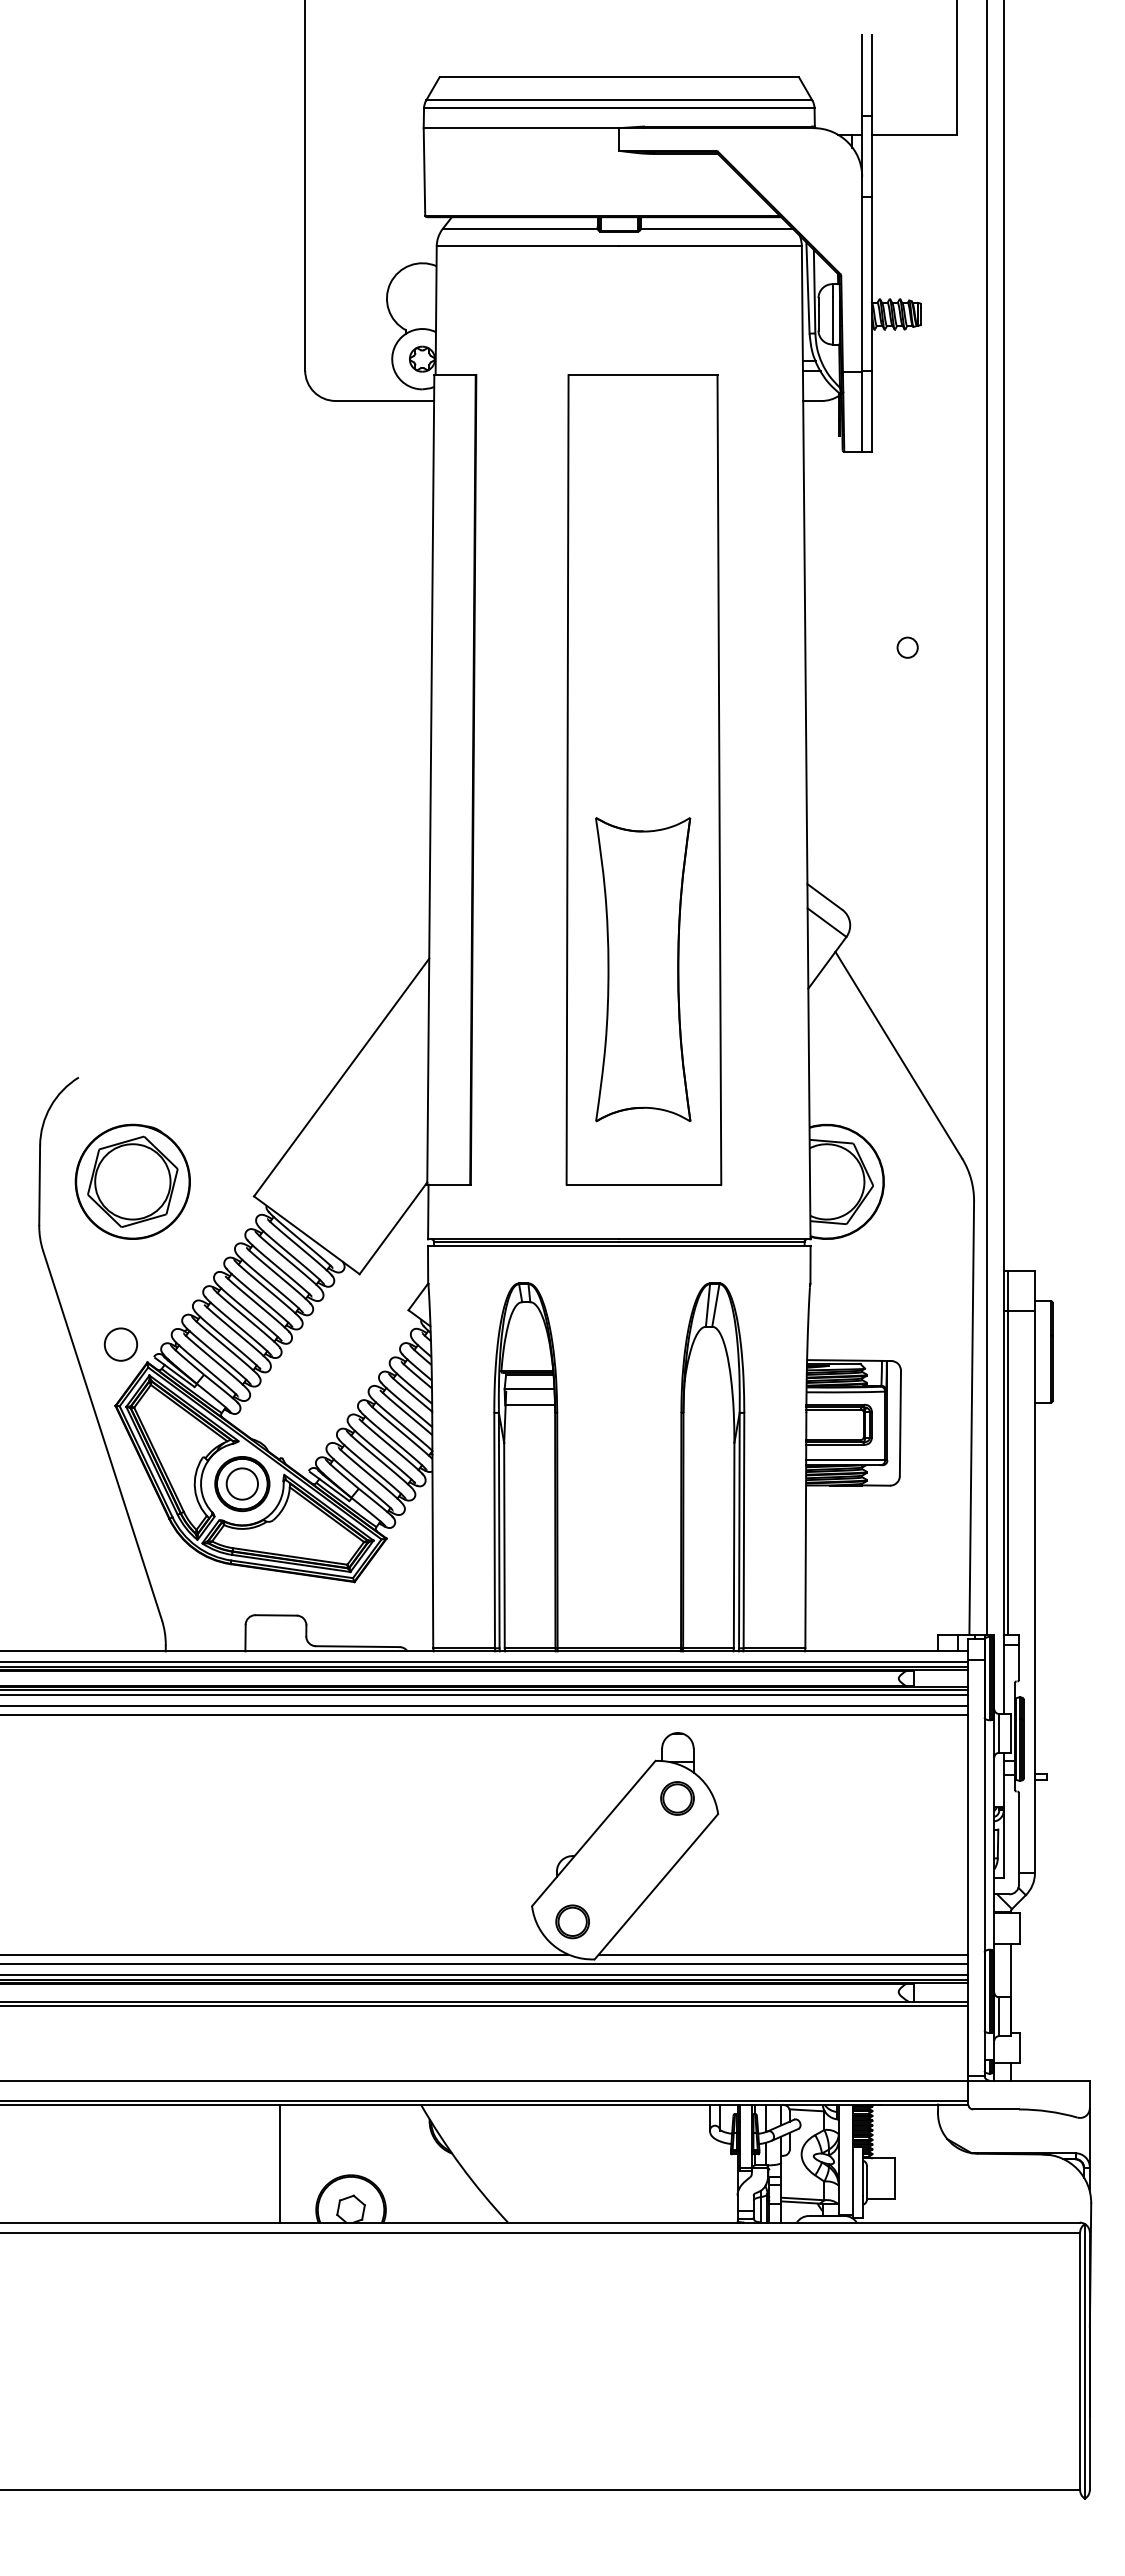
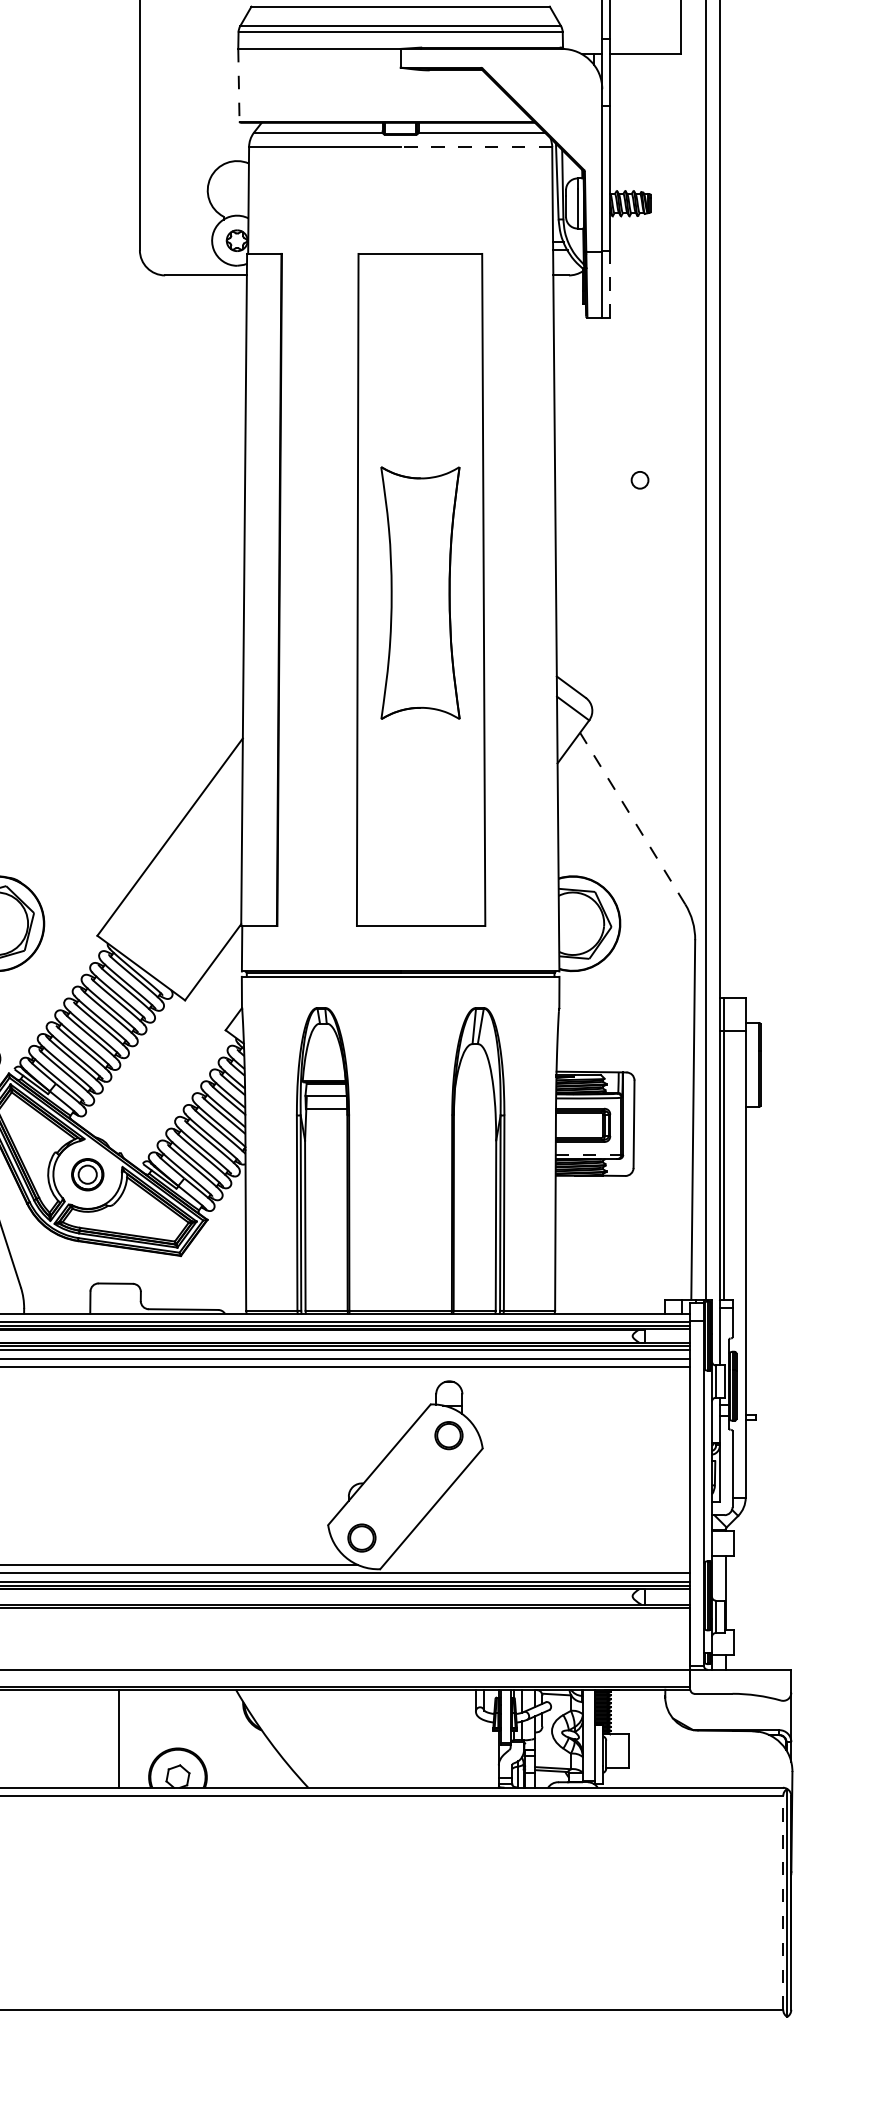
line: (424, 171) -> (238, 84), solid -> dashed
line: (710, 246) -> (476, 147), solid -> dashed
line: (871, 412) -> (610, 284), solid -> dashed
part: (643, 969) -> (420, 593), moved
line: (898, 1054) -> (632, 817), solid -> dashed
line: (845, 1460) -> (588, 1155), solid -> dashed
part: (242, 1484) -> (87, 1174), size x0.7
line: (783, 1954) -> (536, 1565), removed
line: (1080, 2361) -> (783, 1903), solid -> dashed

